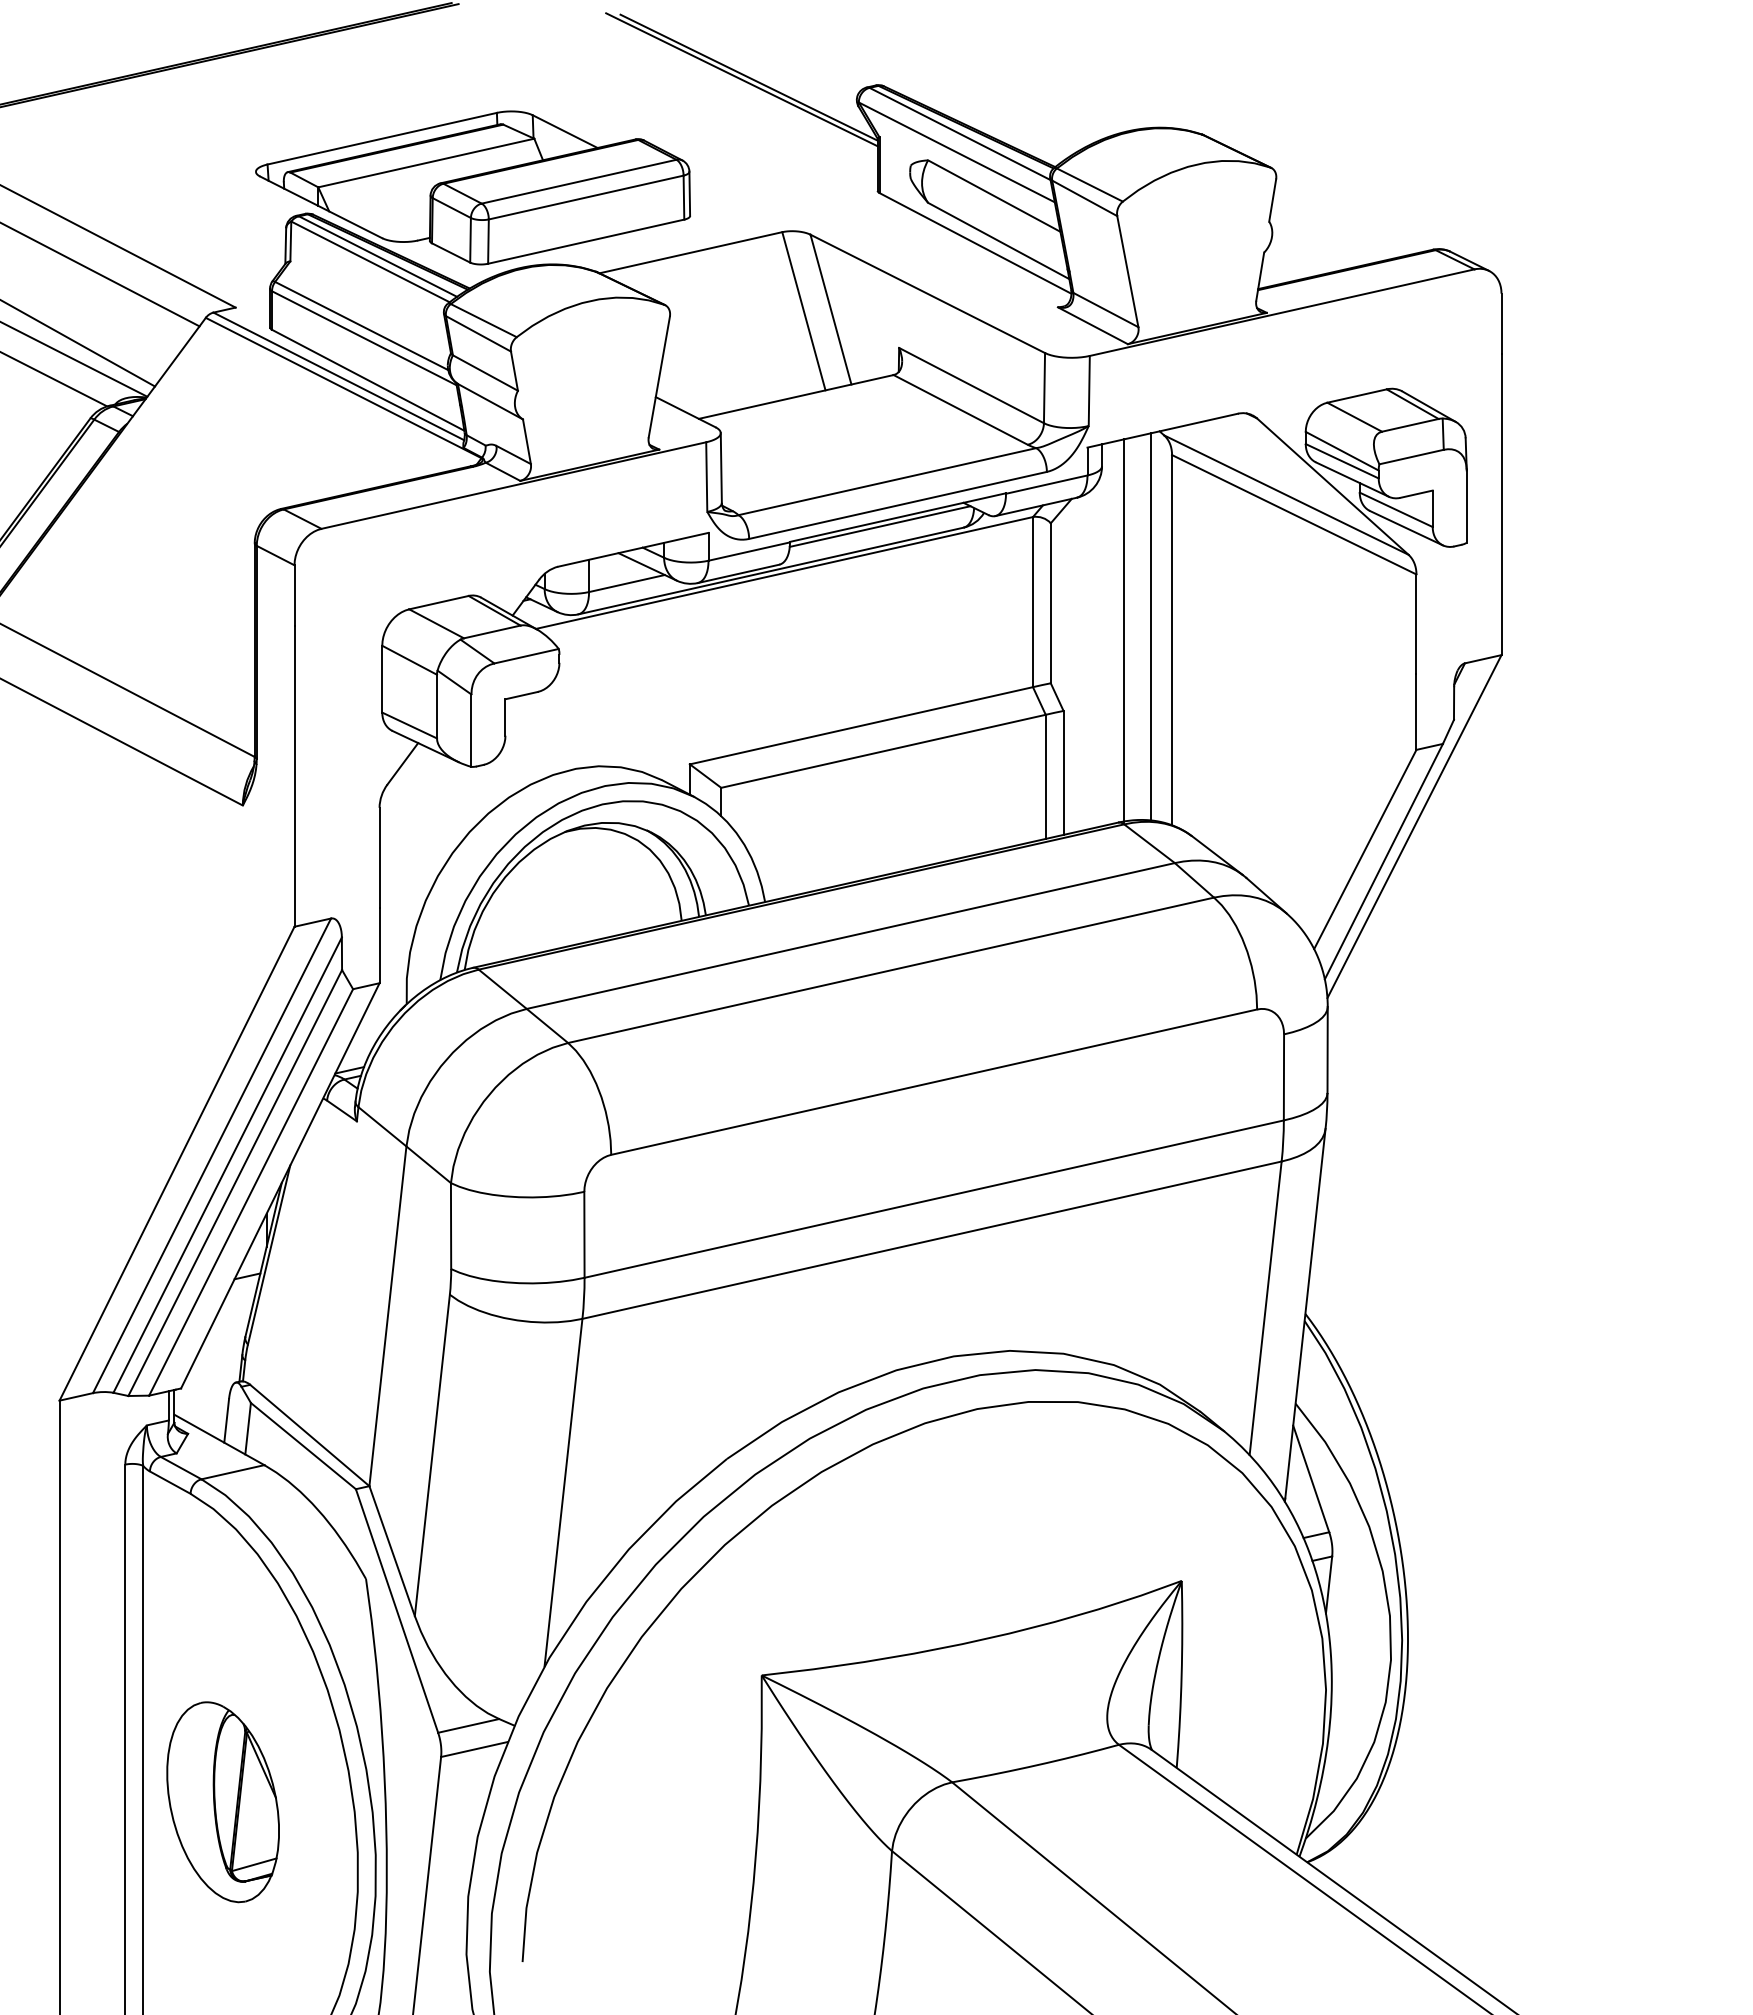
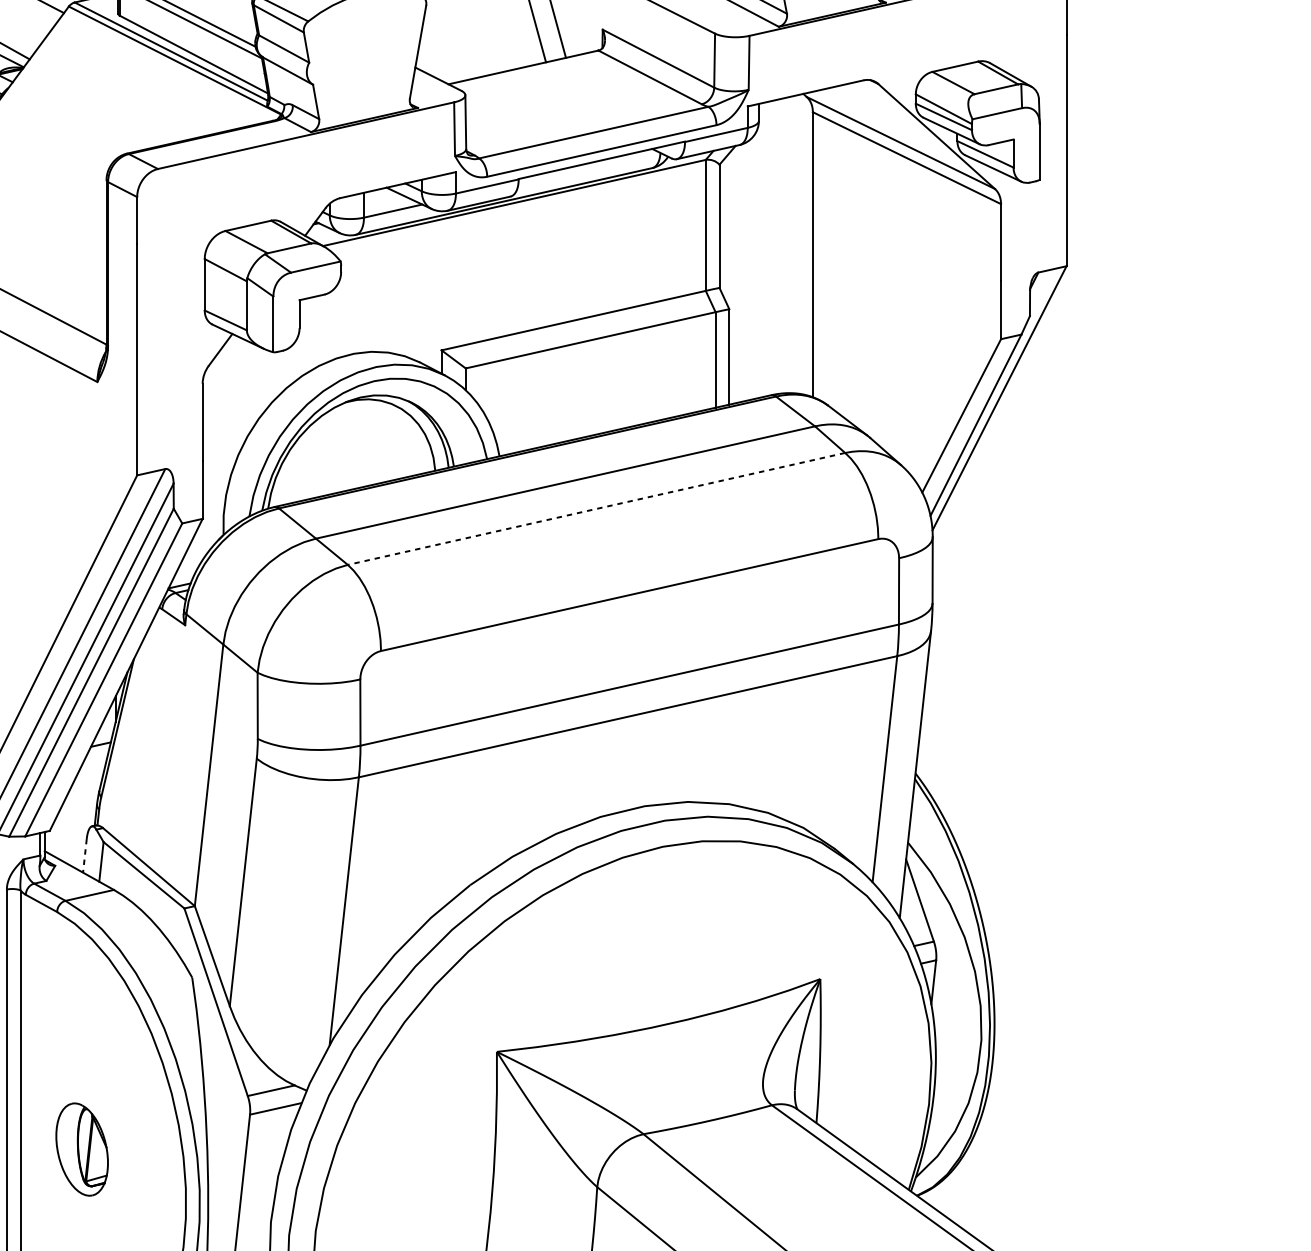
line: (879, 526) -> (587, 167), removed
line: (1151, 626) -> (797, 244), removed
line: (1123, 630) -> (775, 247), removed
line: (890, 970) -> (596, 509), solid -> dashed
line: (226, 1421) -> (84, 856), solid -> dashed
part: (222, 1802) -> (81, 1149), size x0.6

